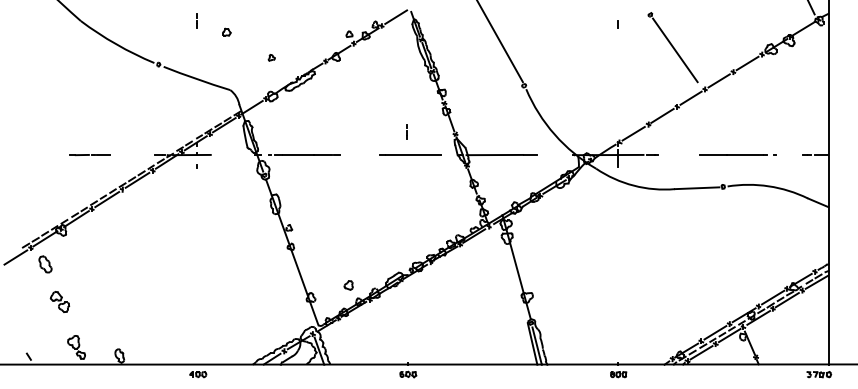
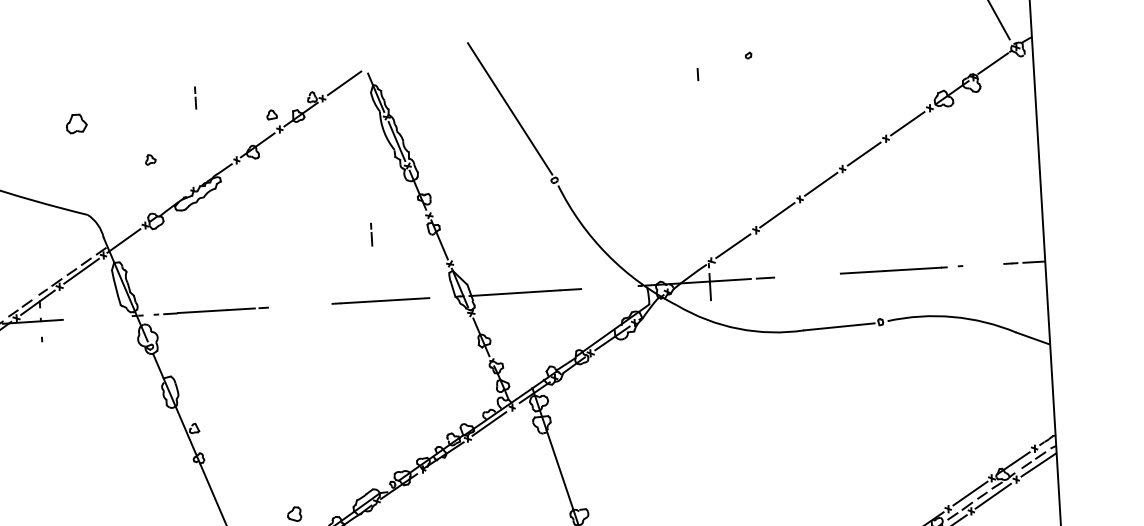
line: (196, 20) -> (194, 97), moved
part: (226, 31) -> (76, 122), size x1.6
line: (675, 50) -> (791, 109), removed
line: (406, 131) -> (370, 233), moved

